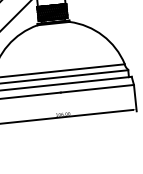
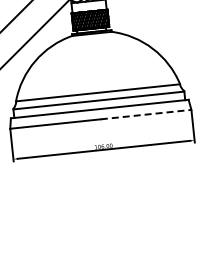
line: (97, 88) -> (146, 114), solid -> dashed

